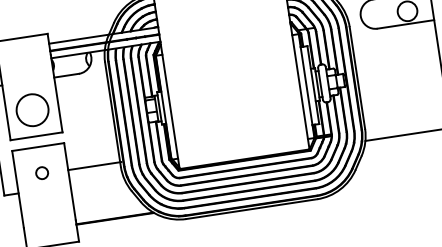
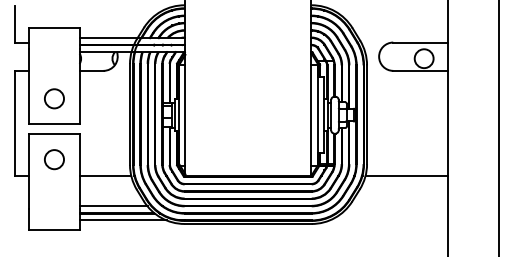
circle: (32, 109) -> (54, 98), size x0.62
line: (94, 165) -> (105, 175), moved
circle: (42, 172) -> (54, 159), size x1.67
line: (110, 212) -> (113, 206), added
line: (121, 225) -> (122, 220), added

